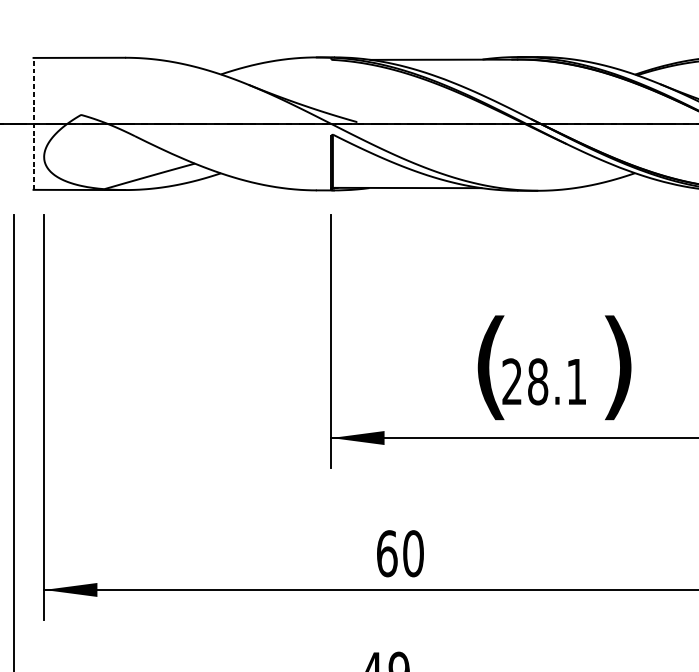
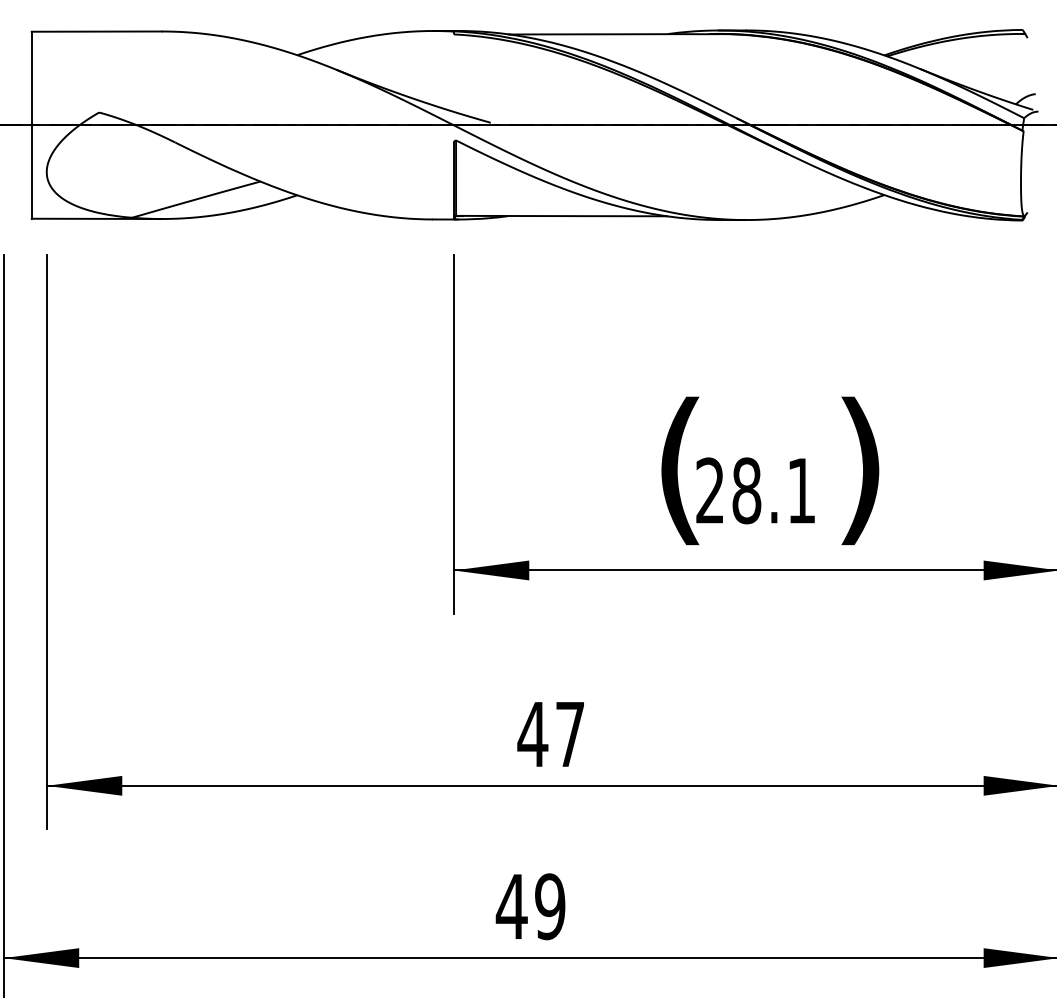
line: (33, 124) -> (31, 125), dashed -> solid
text: (400, 553) -> (551, 734), 60 -> 47

